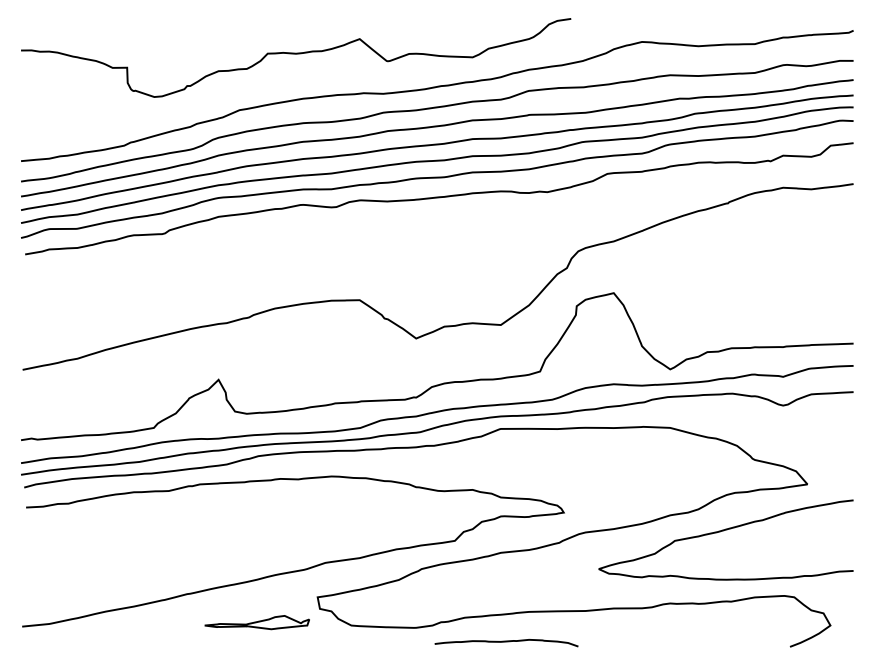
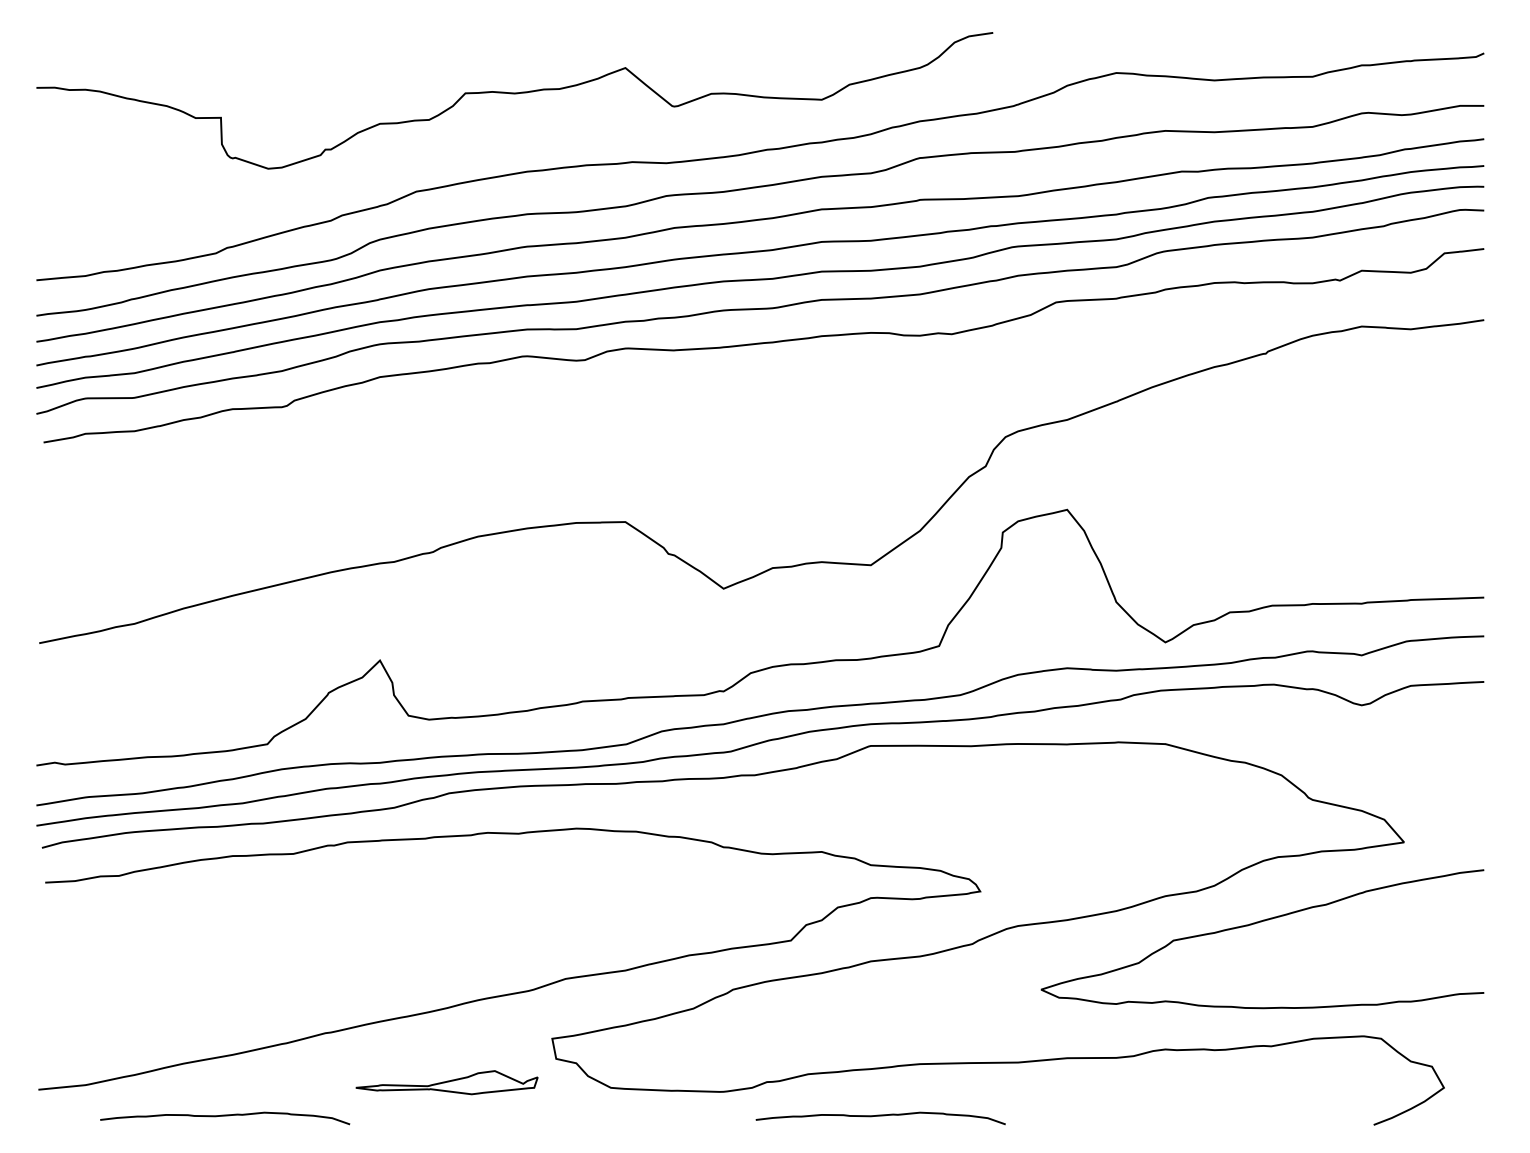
curve: (129, 642) -> (225, 1117), added

